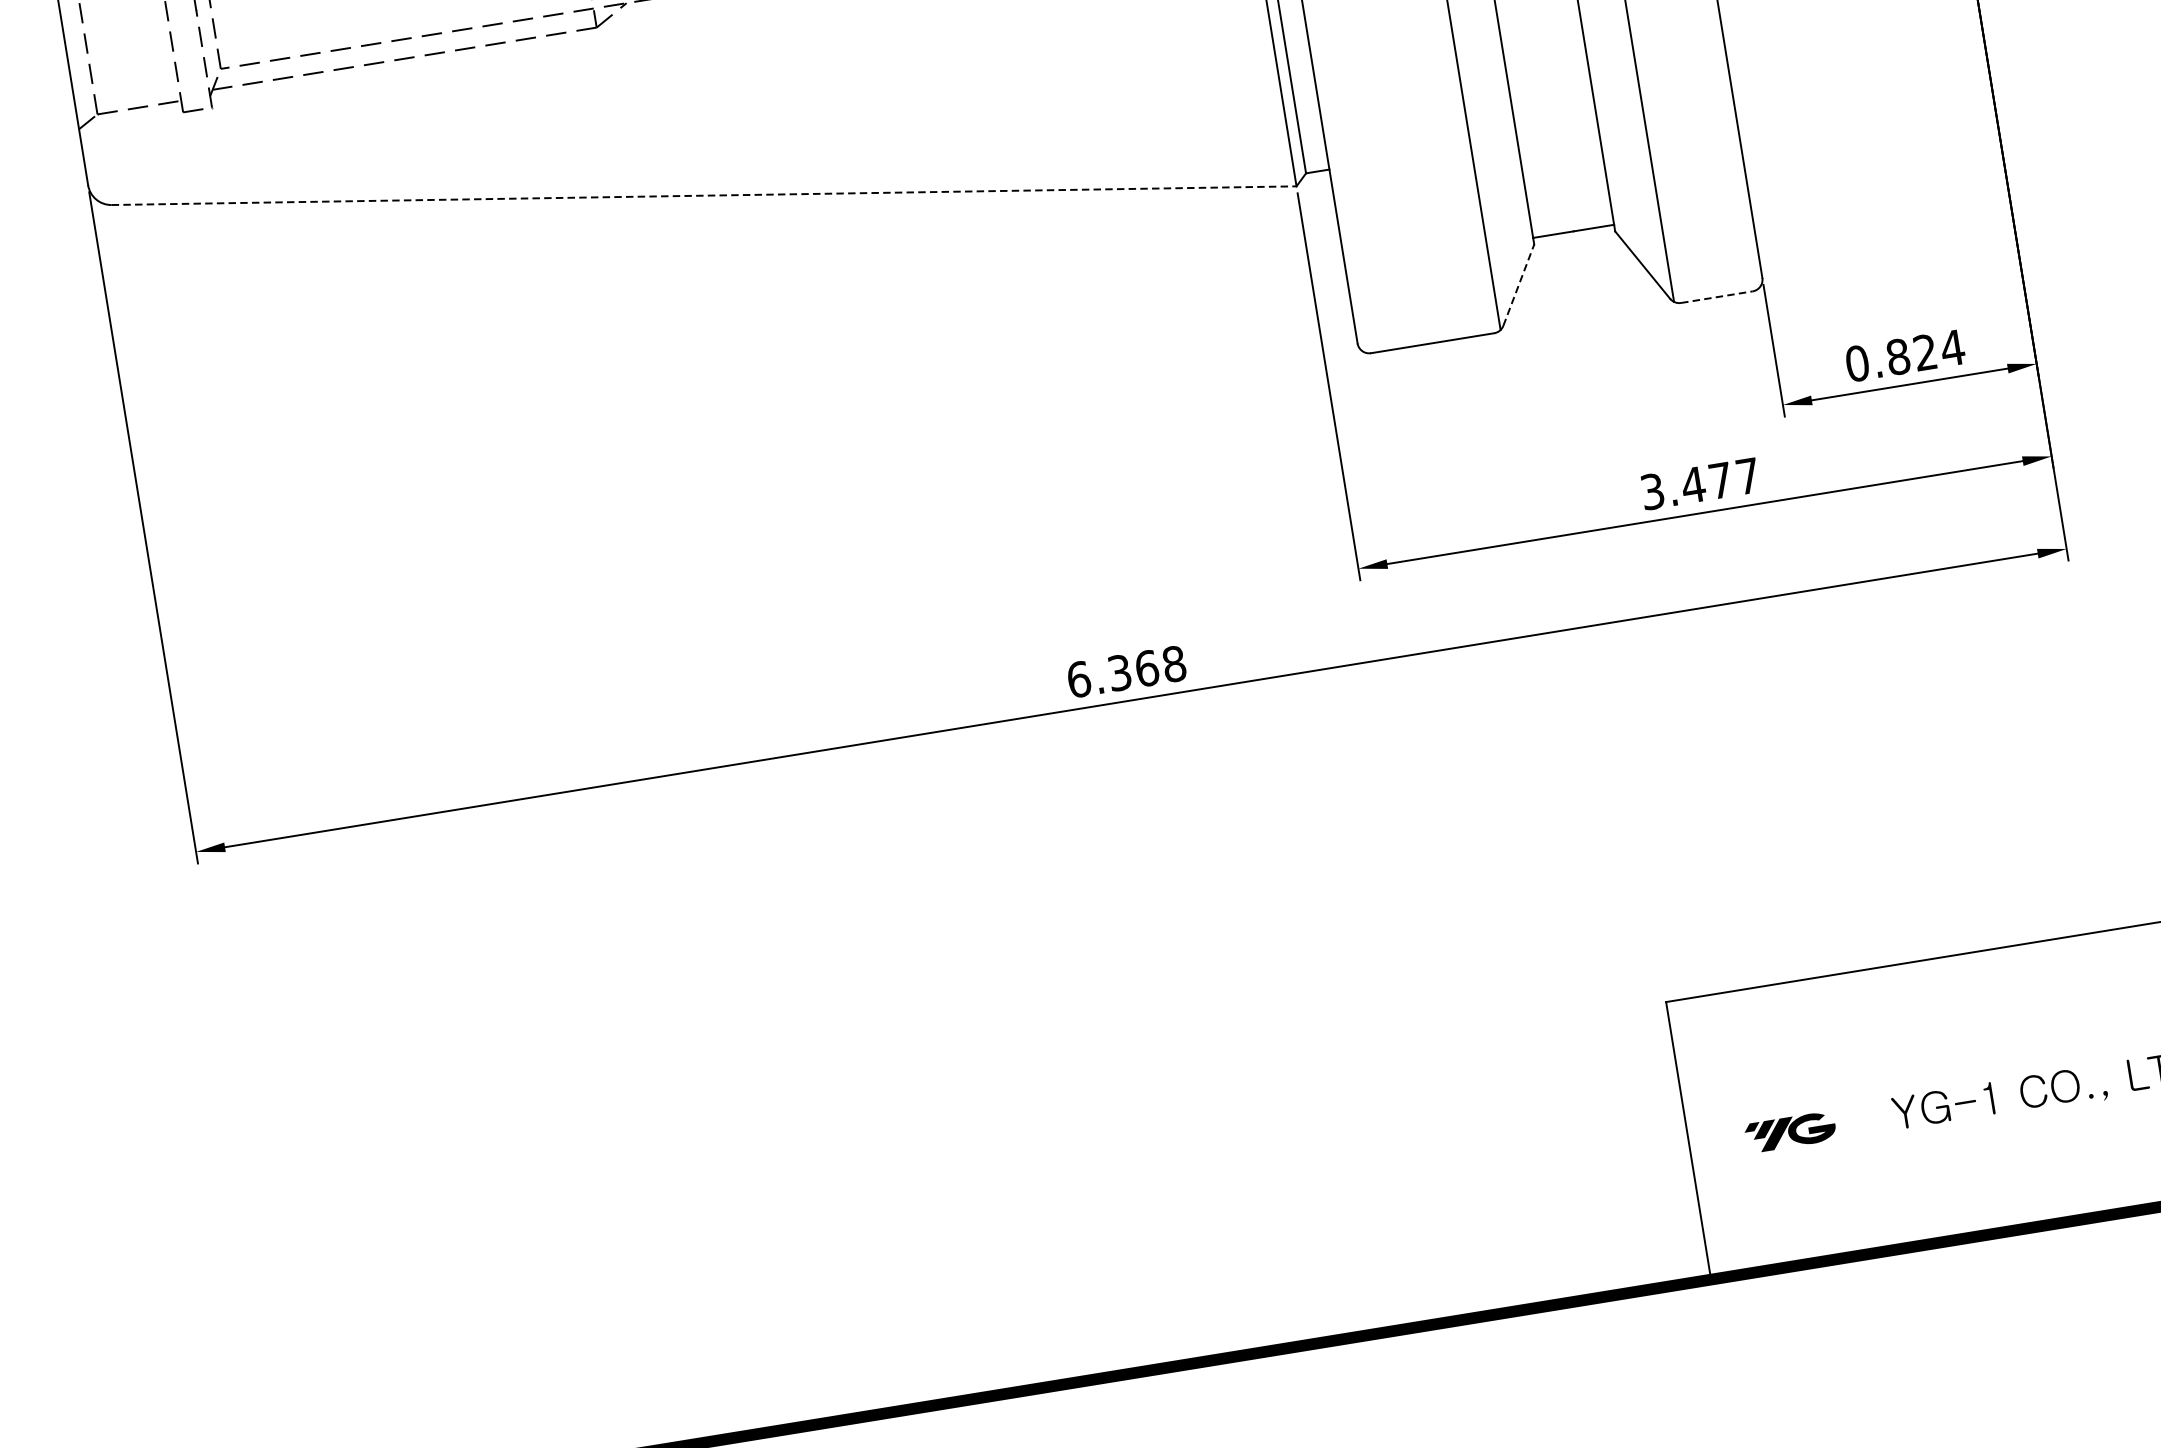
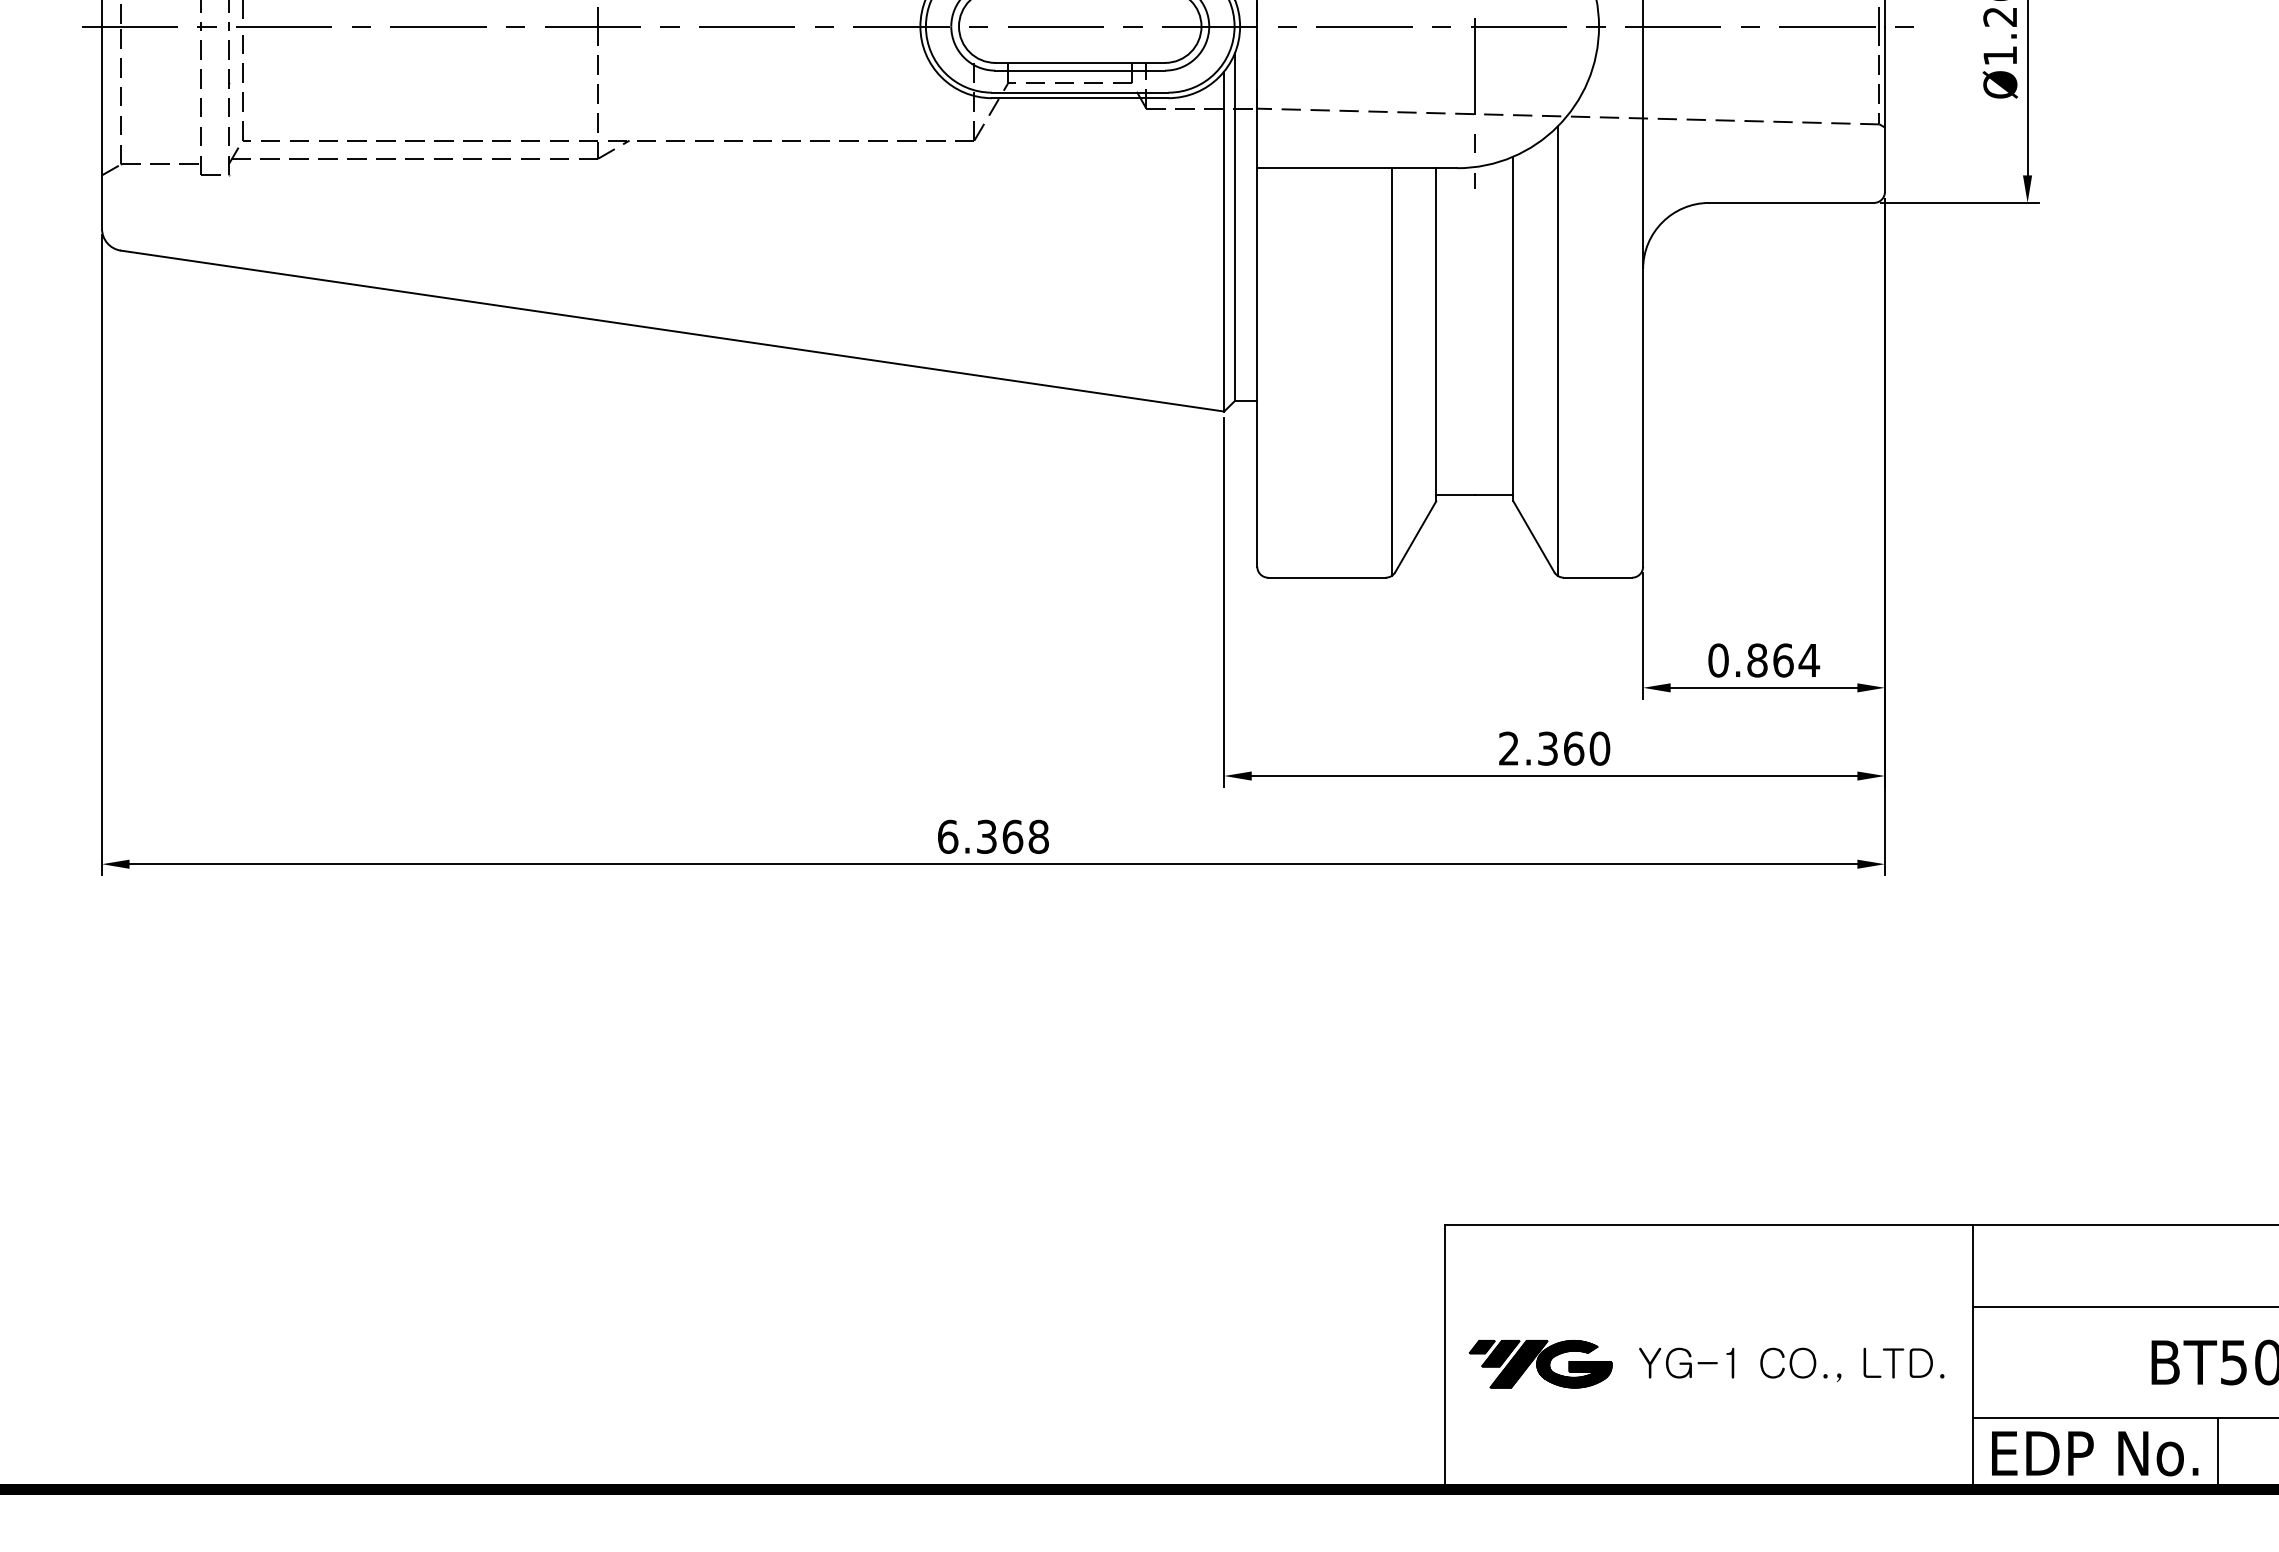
line: (704, 196) -> (672, 331), dashed -> solid
line: (1518, 284) -> (1415, 536), dashed -> solid
line: (1717, 296) -> (1598, 577), dashed -> solid
text: (1925, 352) -> (1783, 660), 0.824 -> 0.864
text: (1700, 483) -> (1554, 748), 3.477 -> 2.360
part: (1790, 1132) -> (1540, 1364), size x1.67

